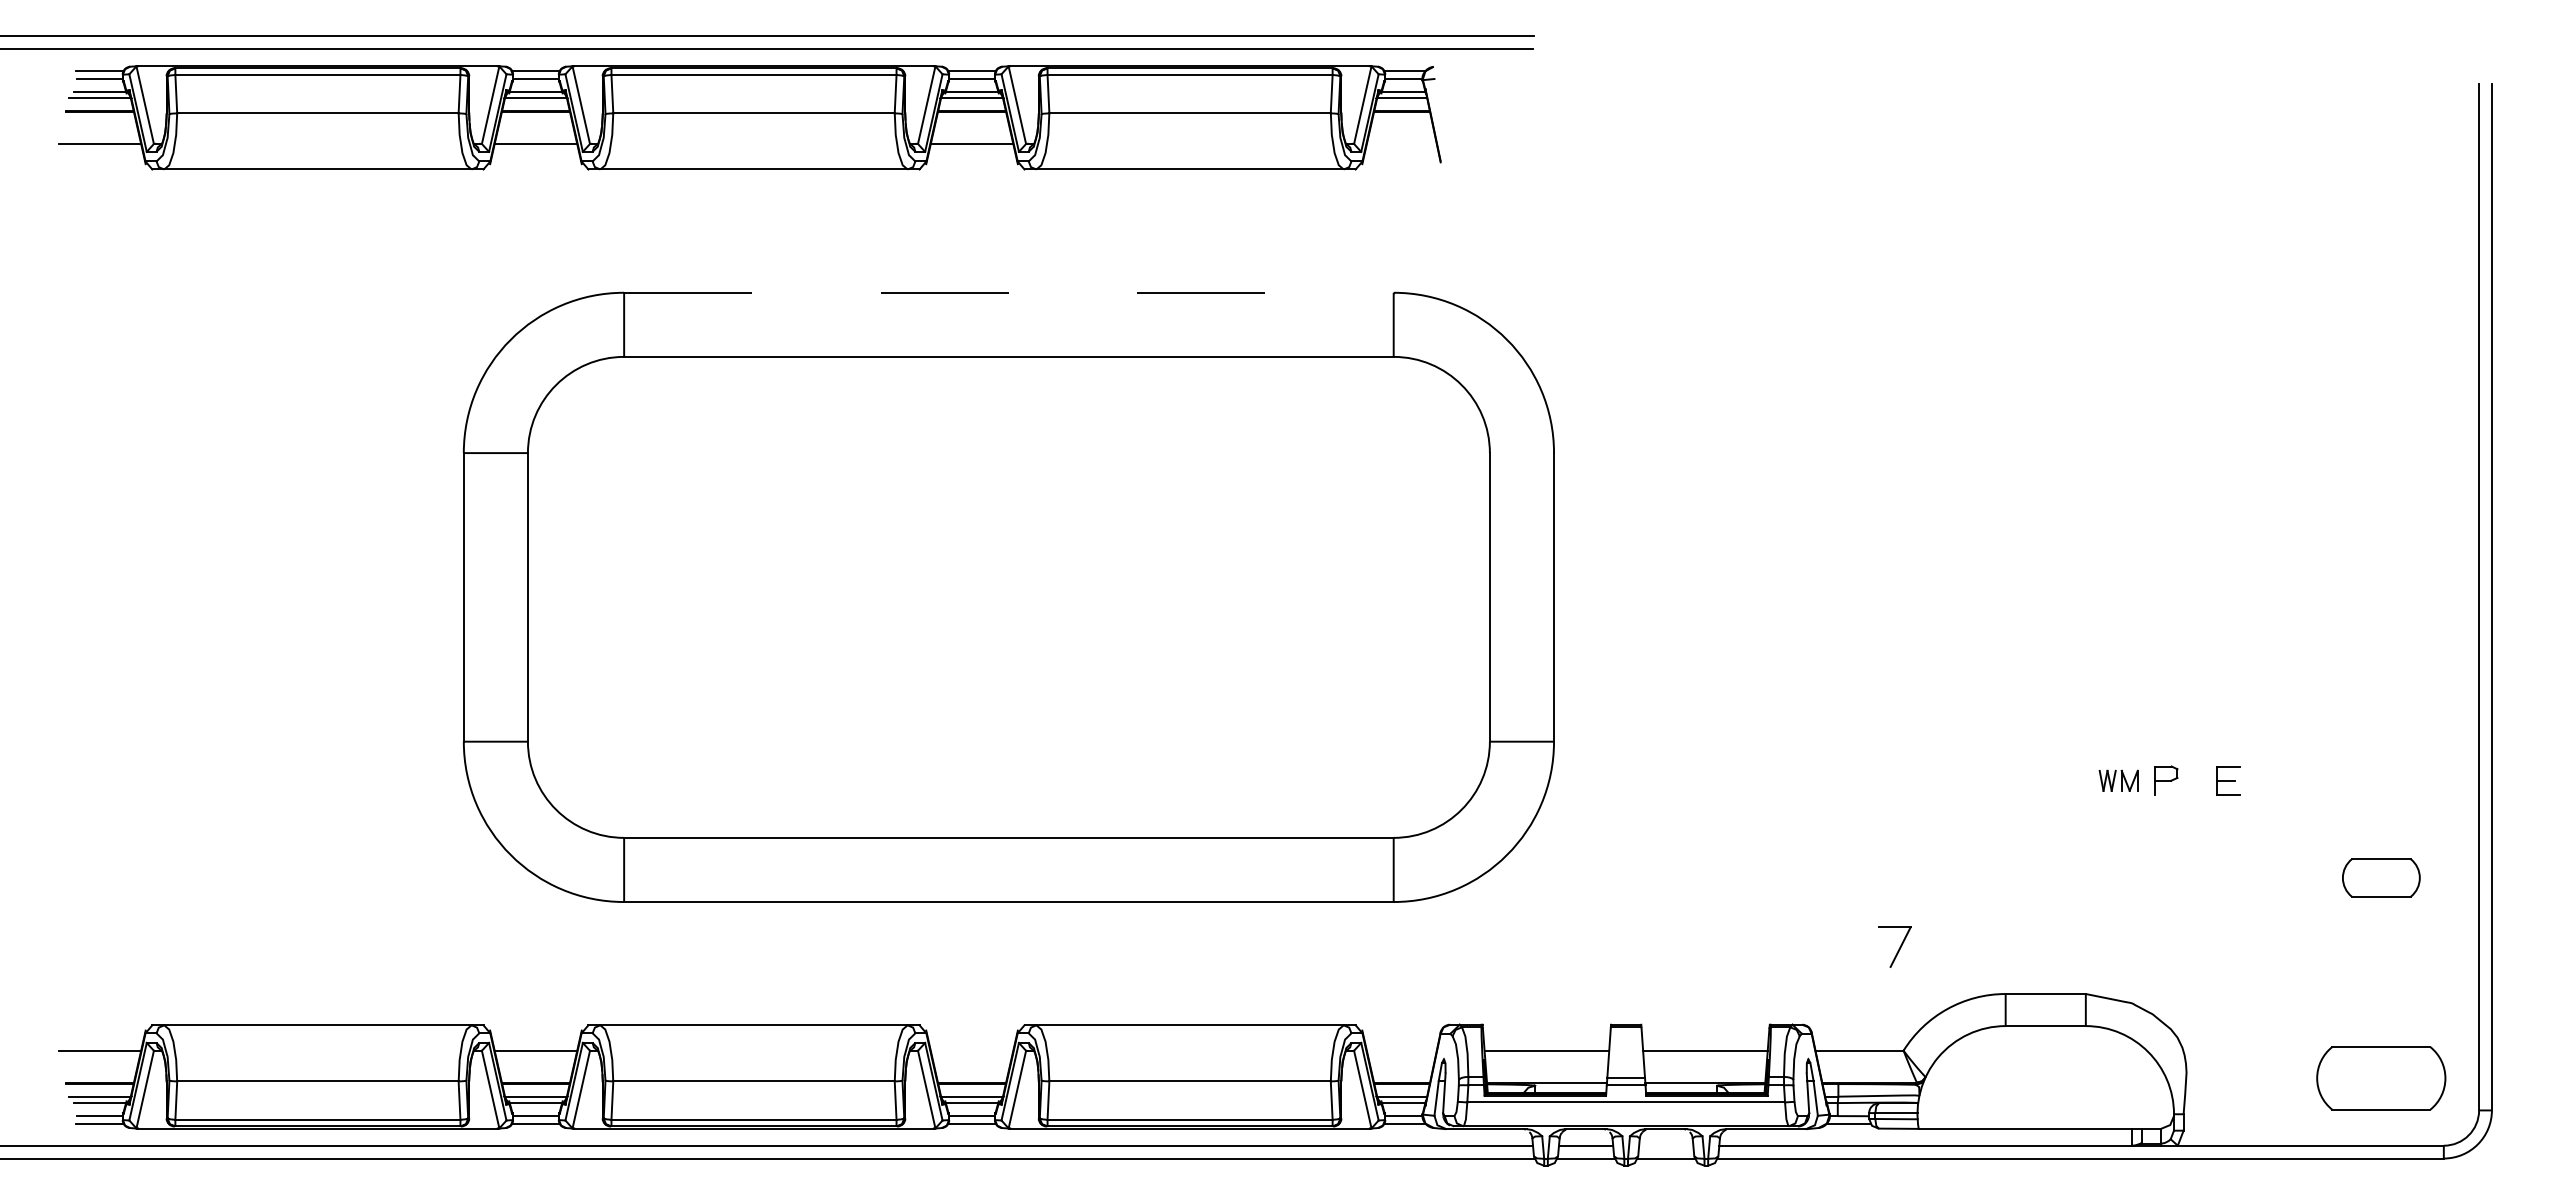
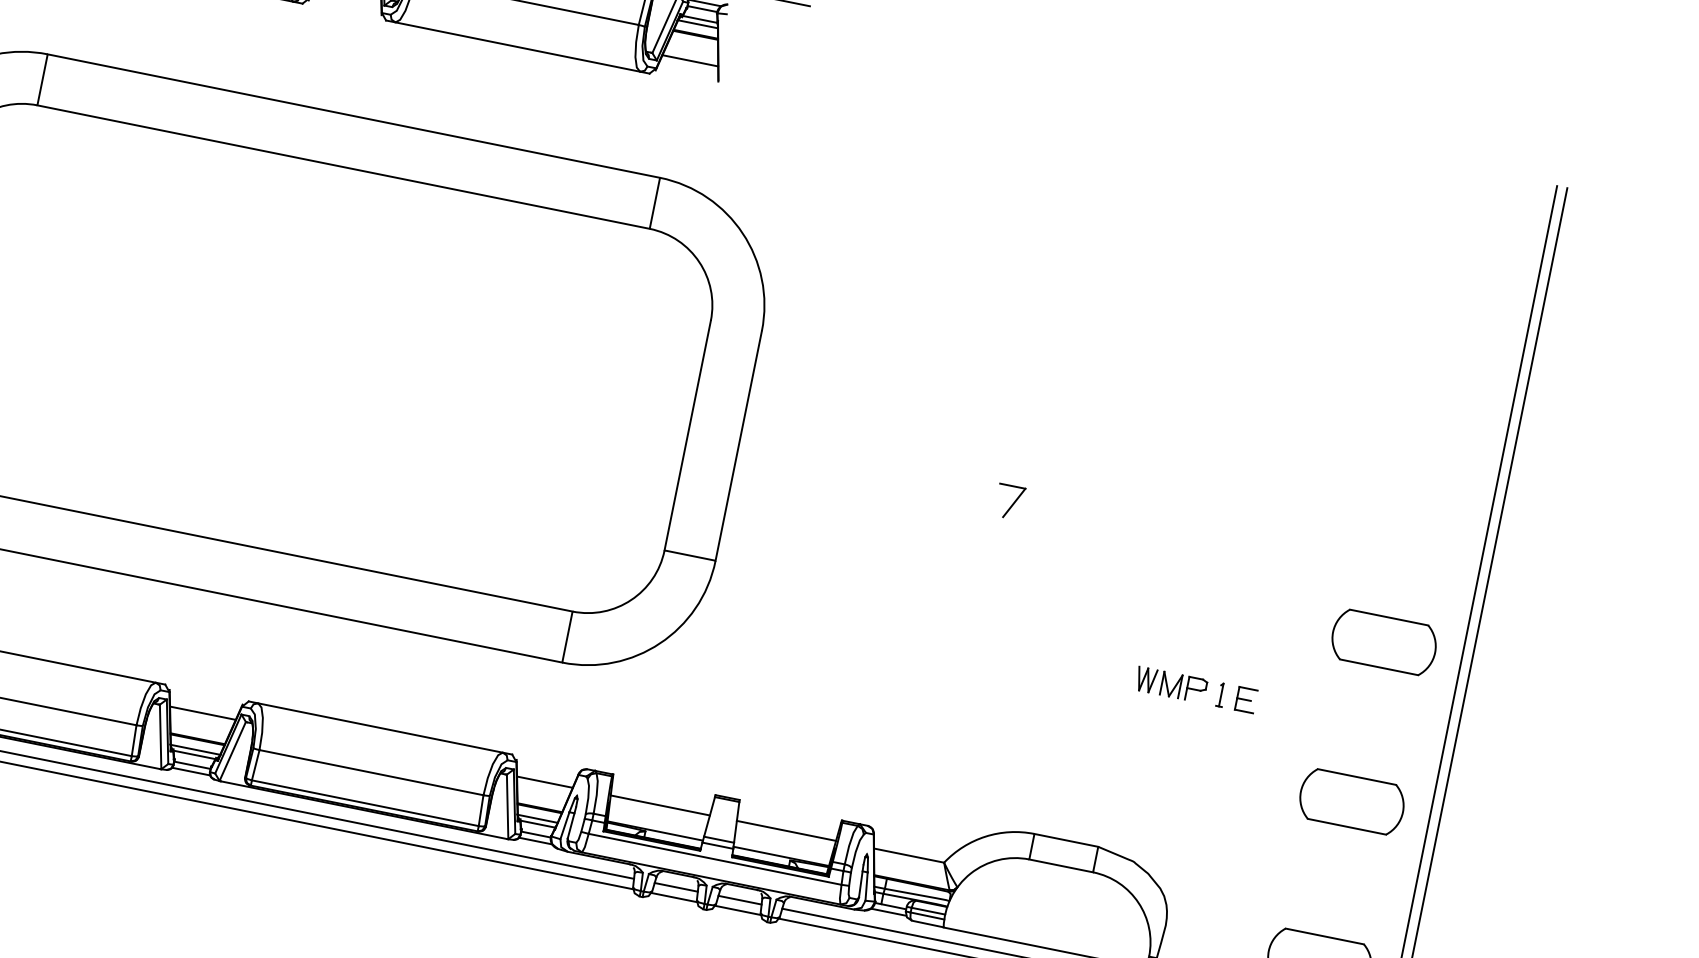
line: (1401, 144) -> (690, 61), added
line: (1008, 292) -> (353, 115), dashed -> solid
part: (2381, 677) -> (1384, 642), added
part: (2118, 780) -> (1158, 682), size x1.43
part: (2197, 780) -> (1221, 694), added
part: (2381, 877) -> (1352, 801), size x1.67
part: (1894, 946) -> (1009, 501), moved
line: (971, 1050) -> (202, 712), added
line: (1401, 1050) -> (544, 781), added
line: (1666, 1145) -> (740, 900), added

